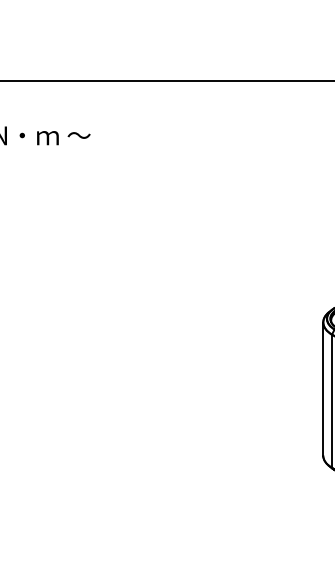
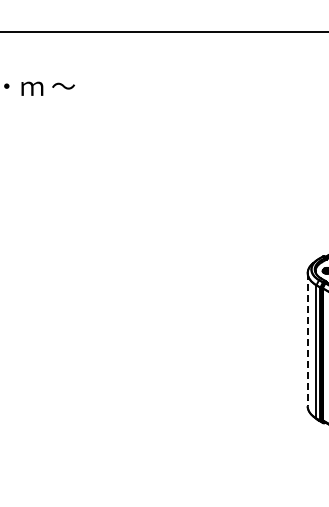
line: (323, 389) -> (307, 340), solid -> dashed

